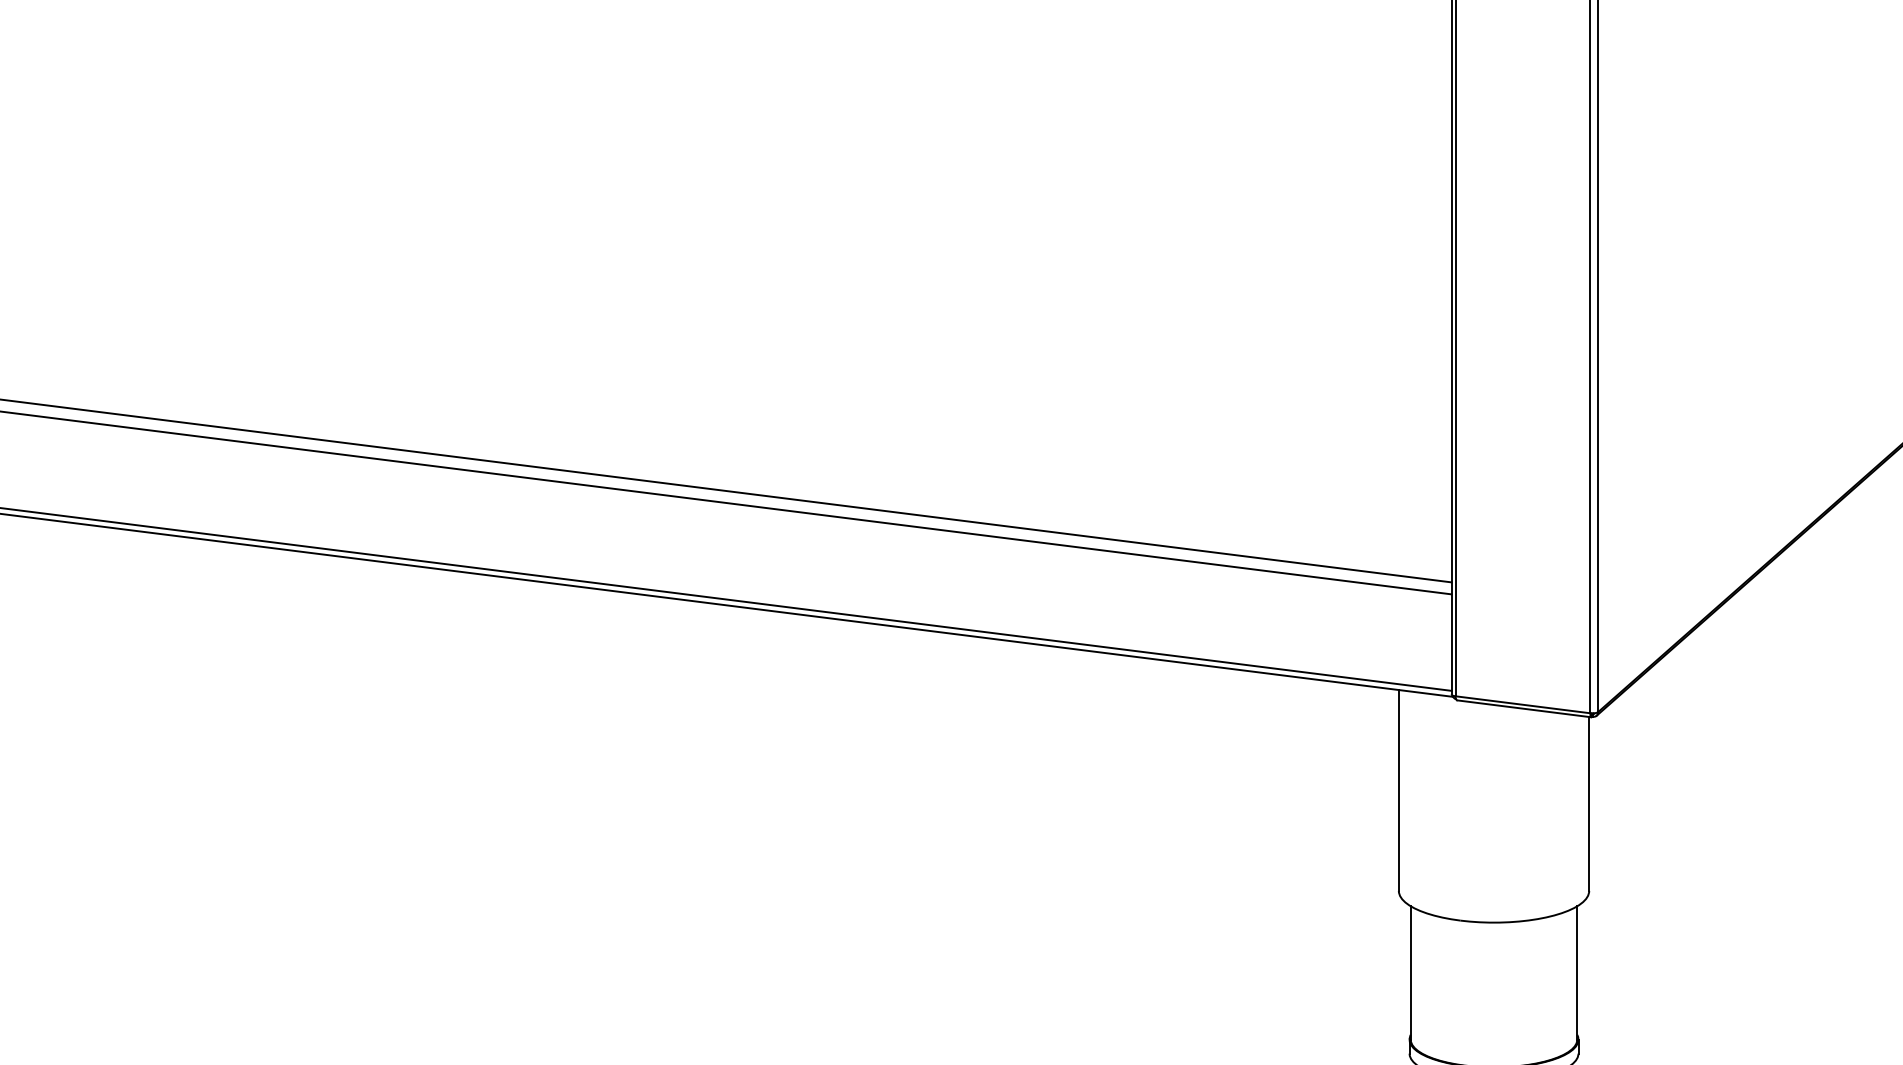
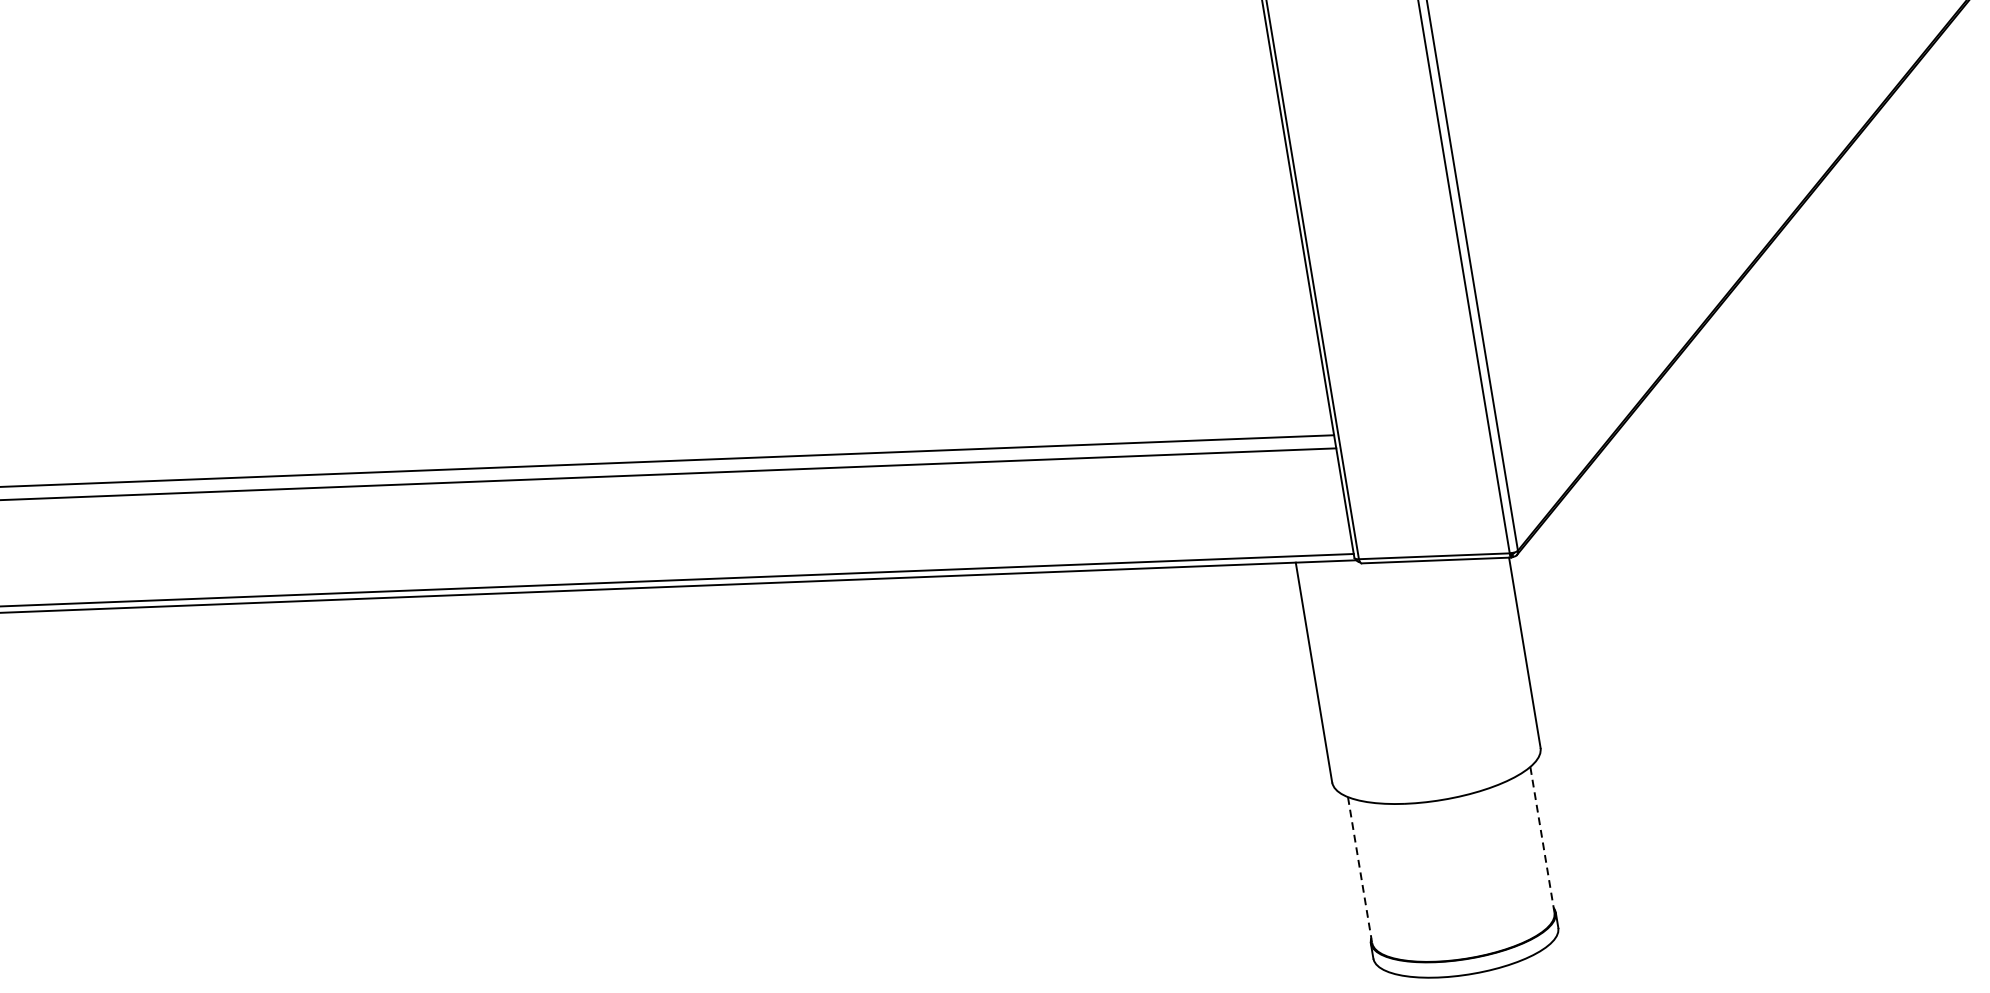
line: (1410, 972) -> (1359, 869), solid -> dashed
line: (1577, 972) -> (1542, 839), solid -> dashed

